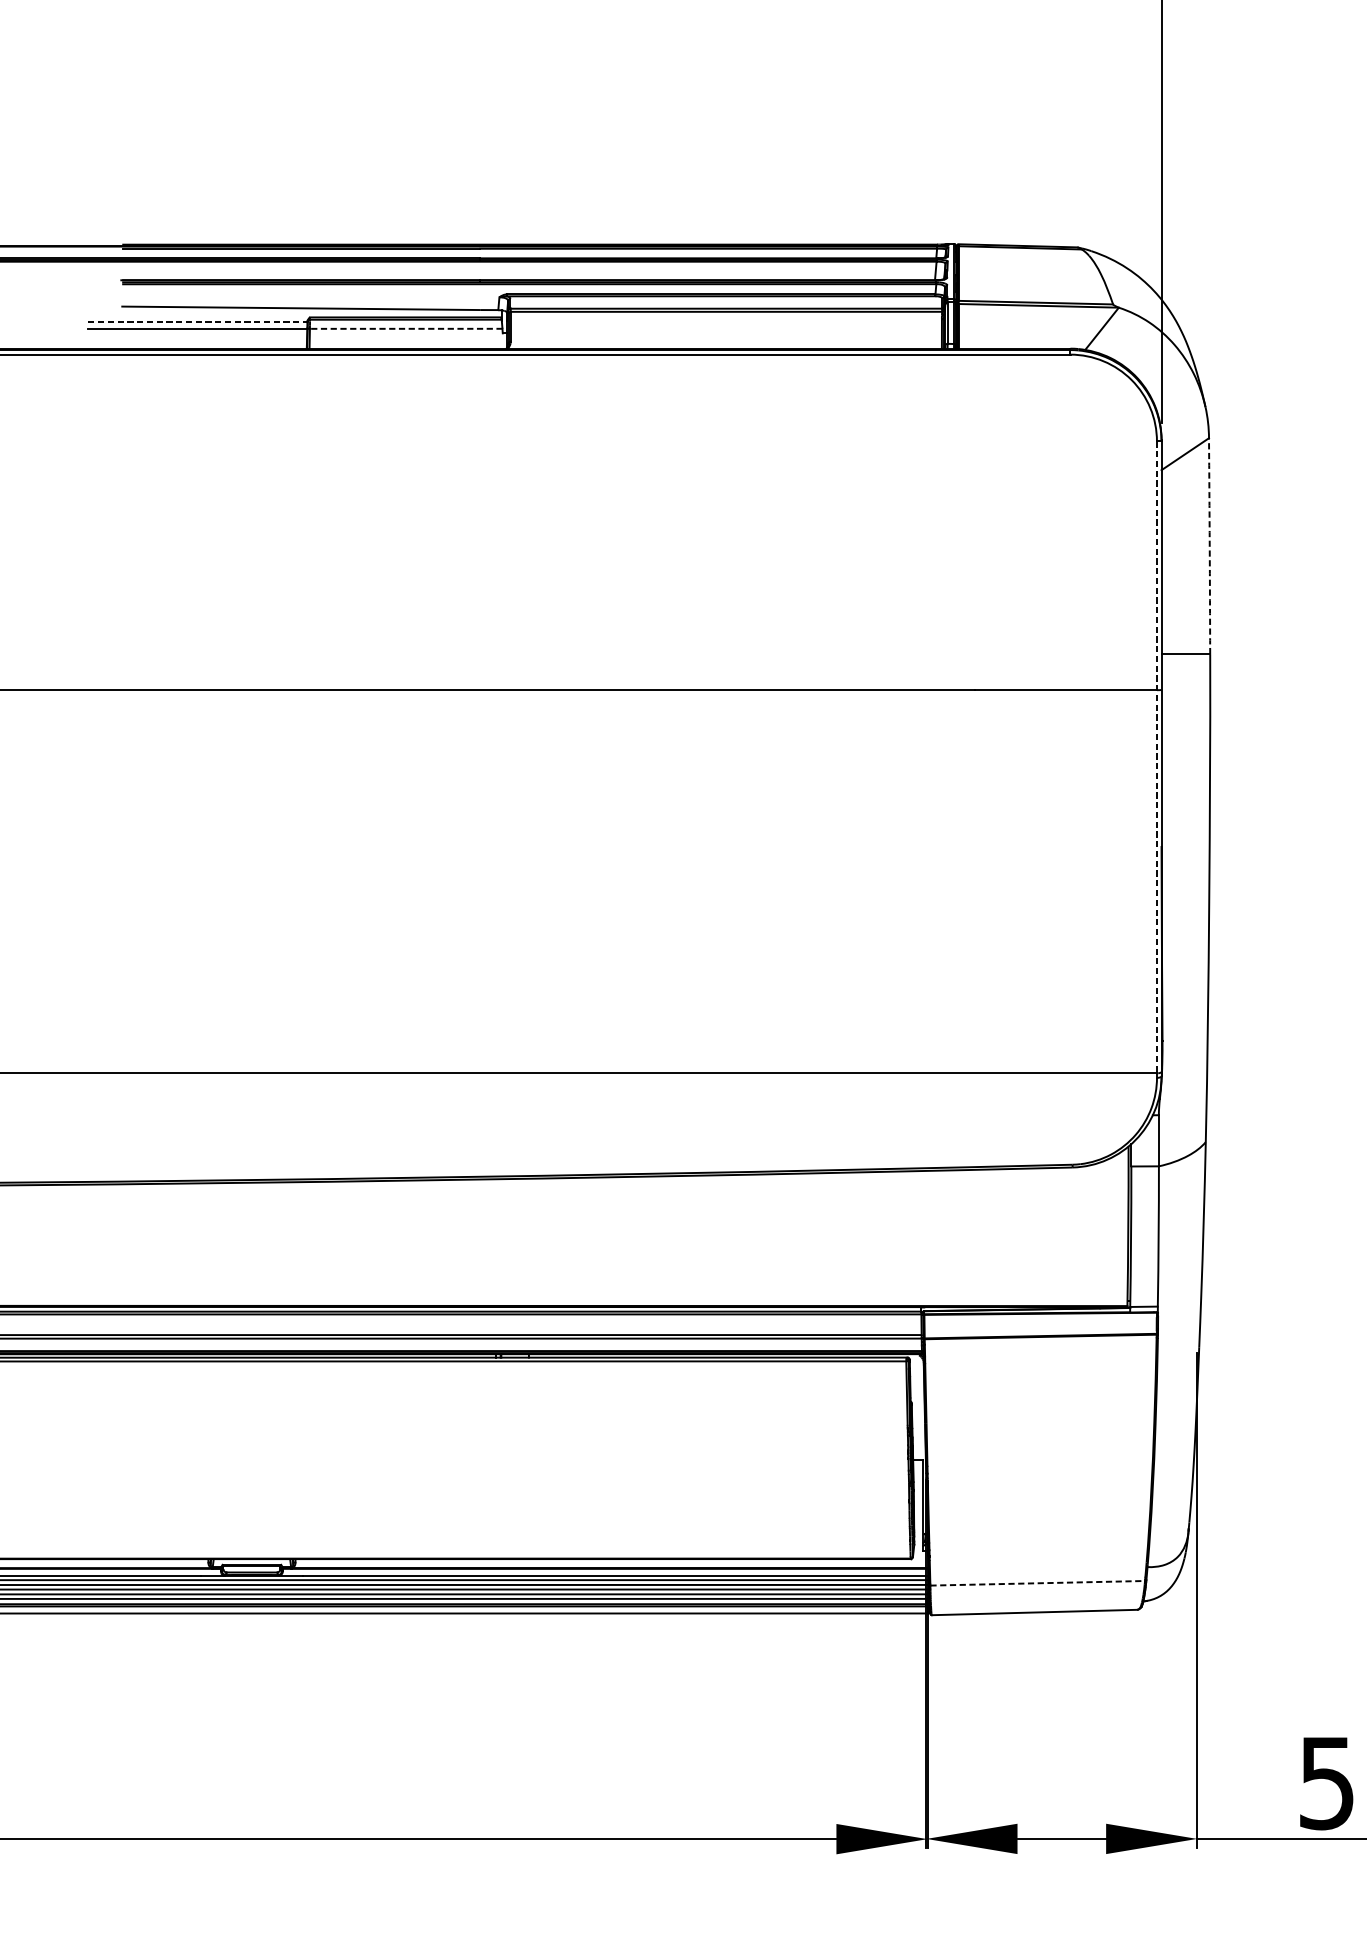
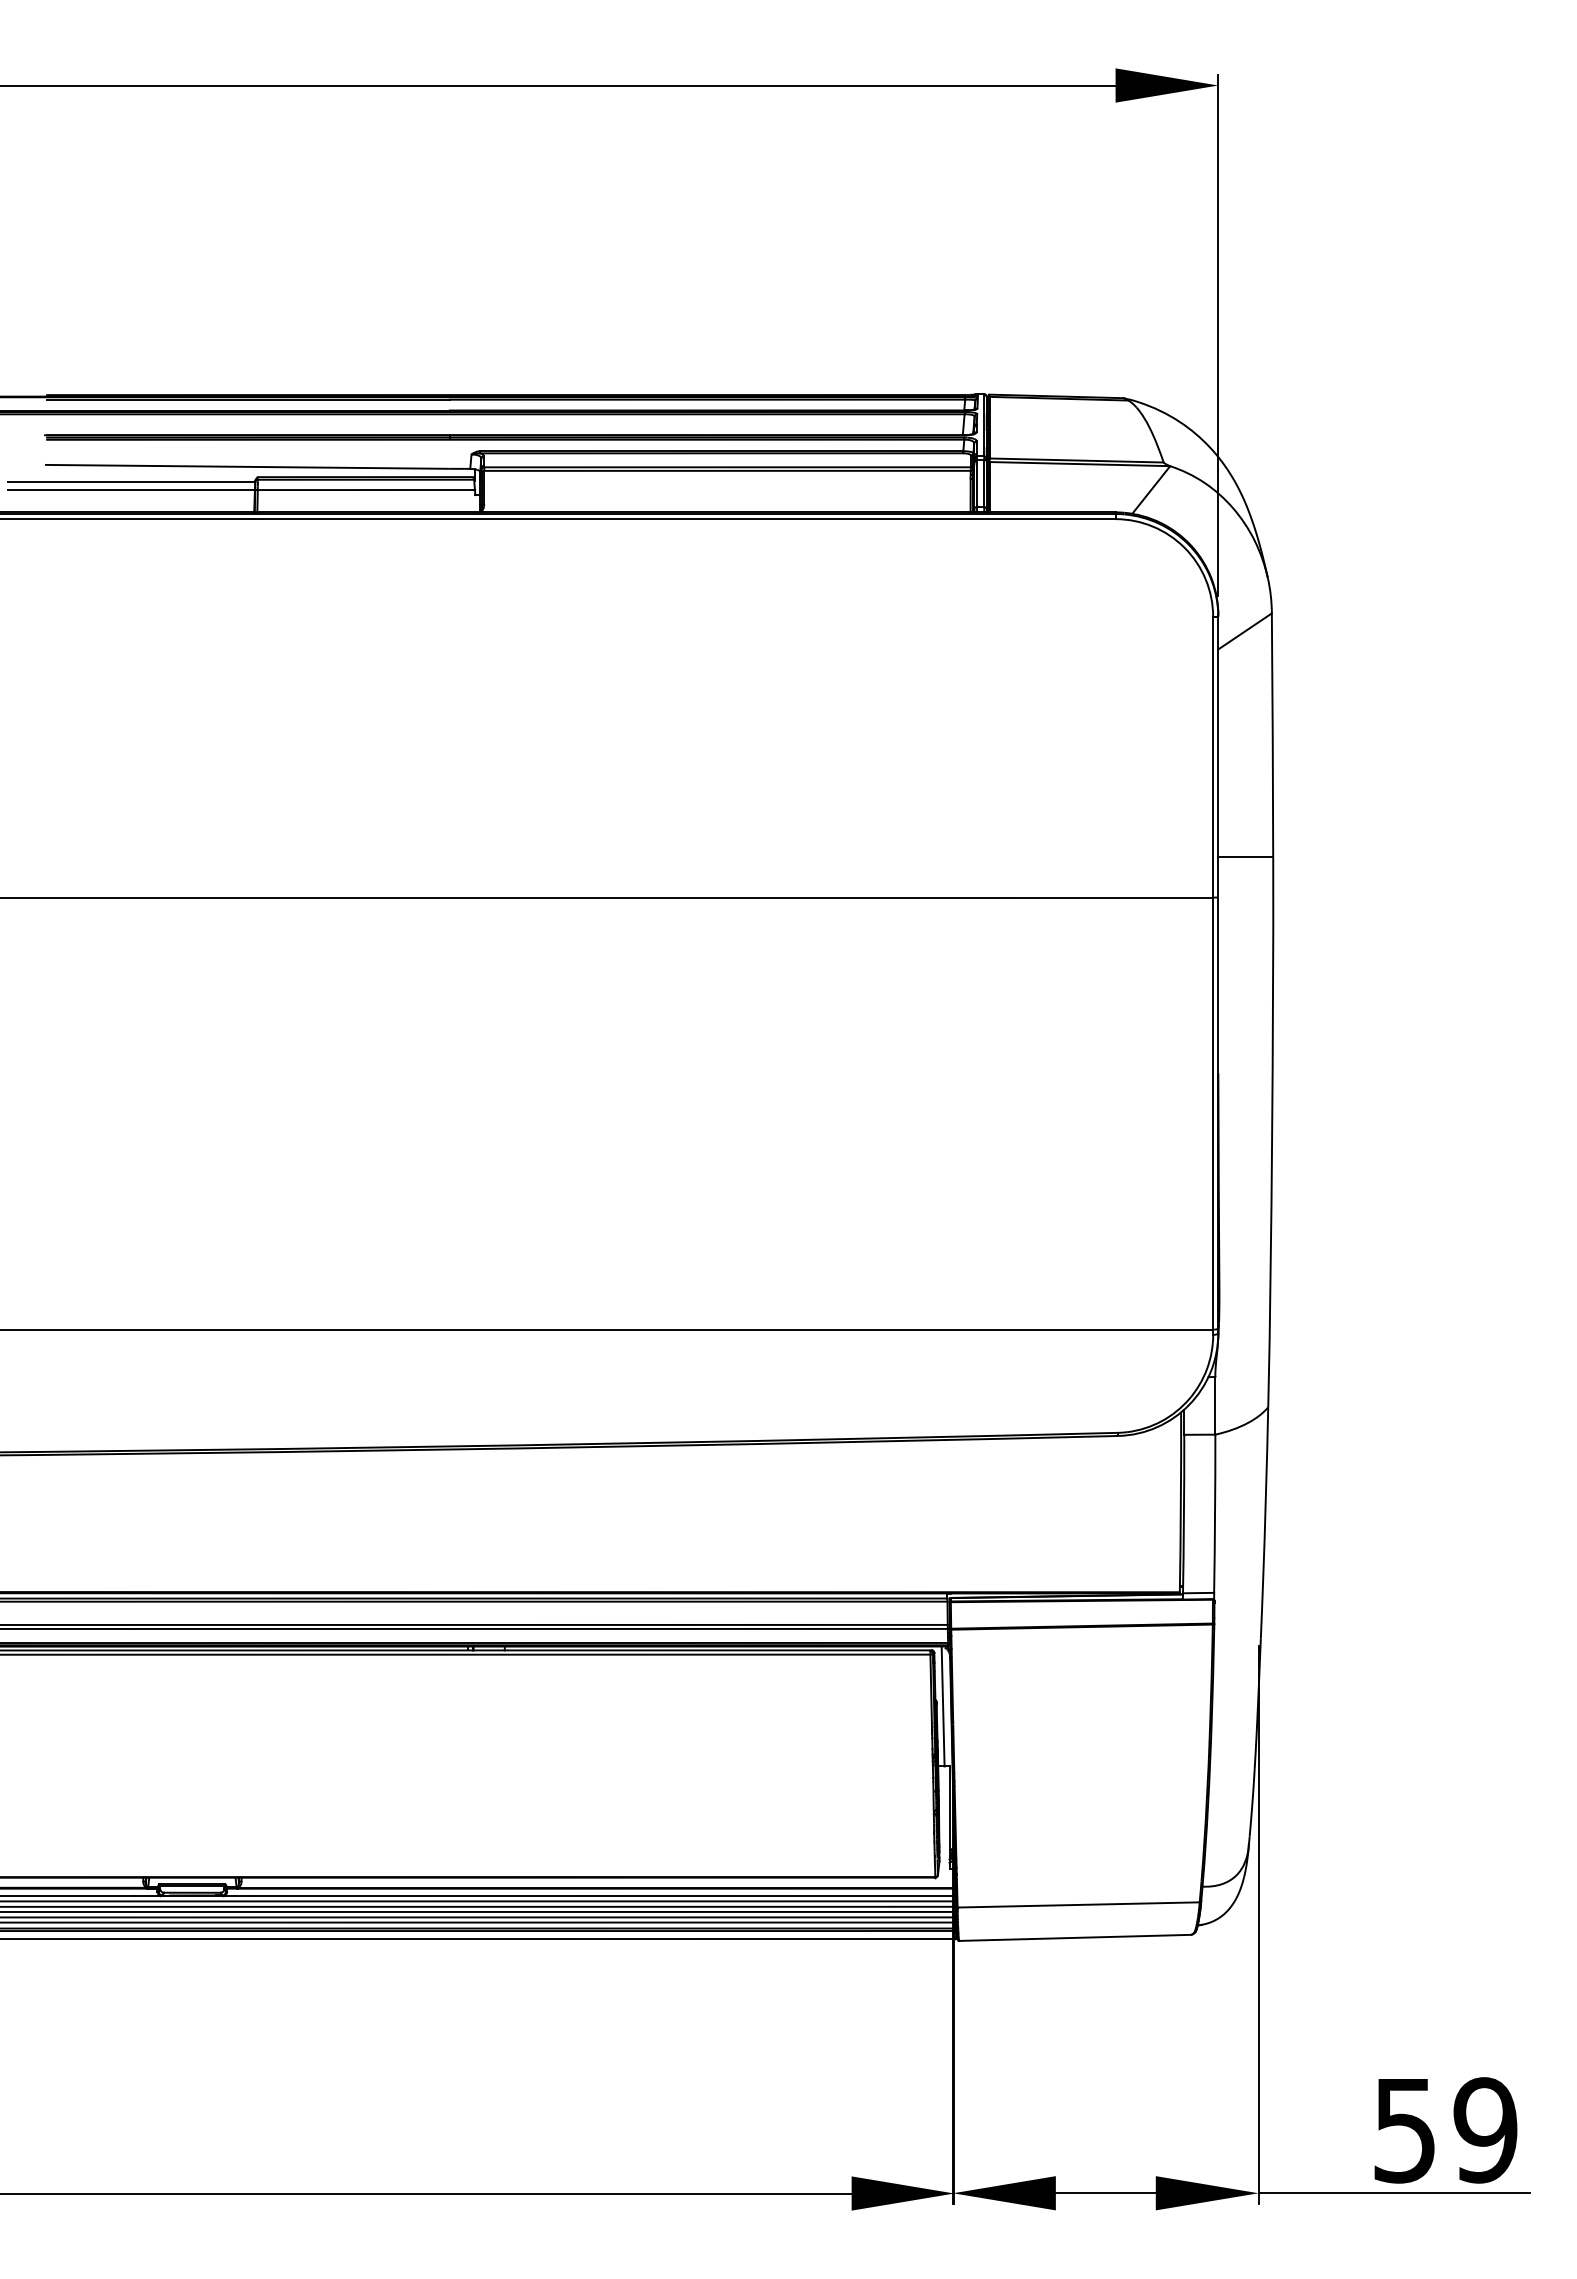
line: (197, 322) -> (131, 482), dashed -> solid
line: (406, 329) -> (366, 490), dashed -> solid
arc: (1209, 546) -> (1272, 735), dashed -> solid
line: (1157, 757) -> (1213, 973), dashed -> solid
line: (916, 1407) -> (942, 1706), added
line: (1038, 1582) -> (1079, 1904), dashed -> solid

